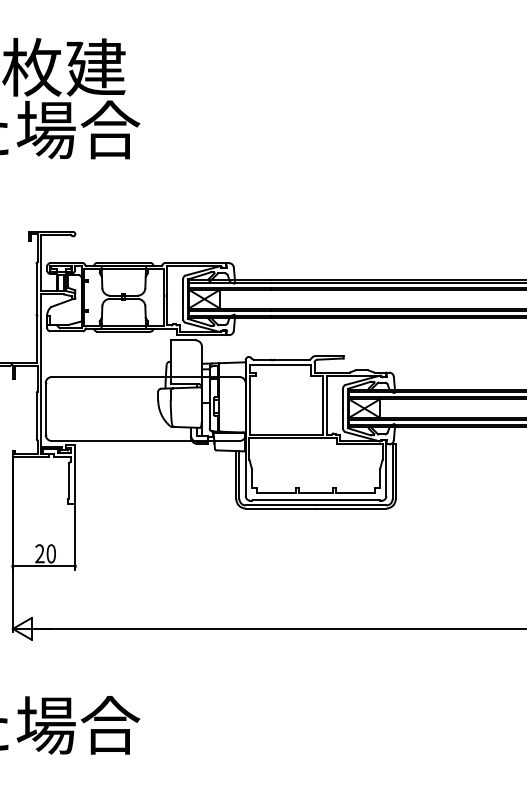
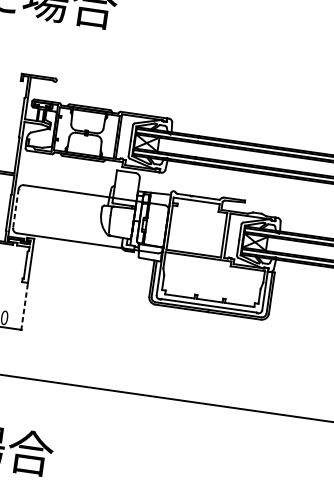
line: (45, 409) -> (15, 208), solid -> dashed
line: (75, 537) -> (24, 308), solid -> dashed

